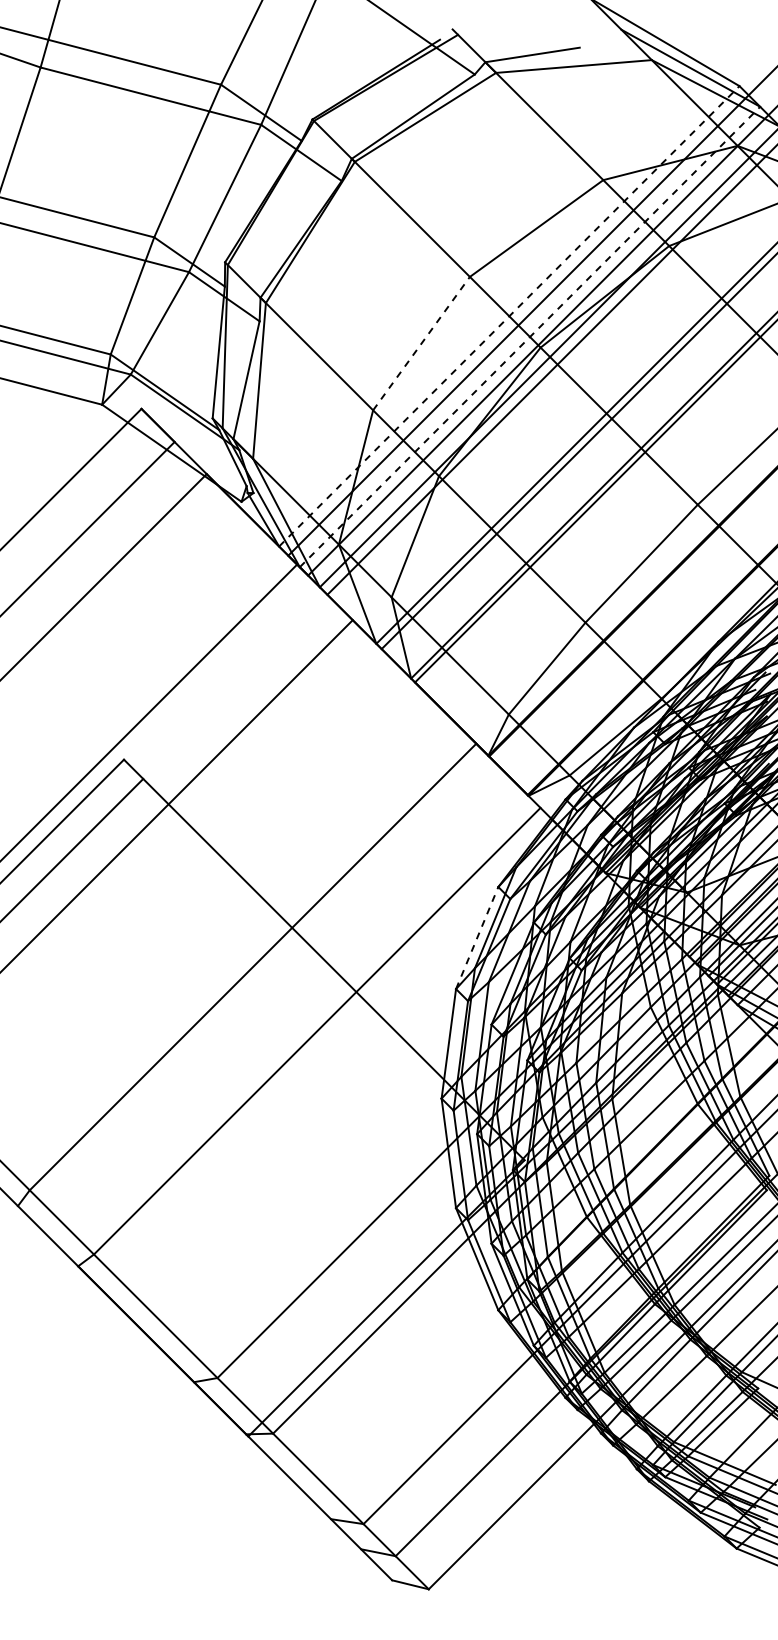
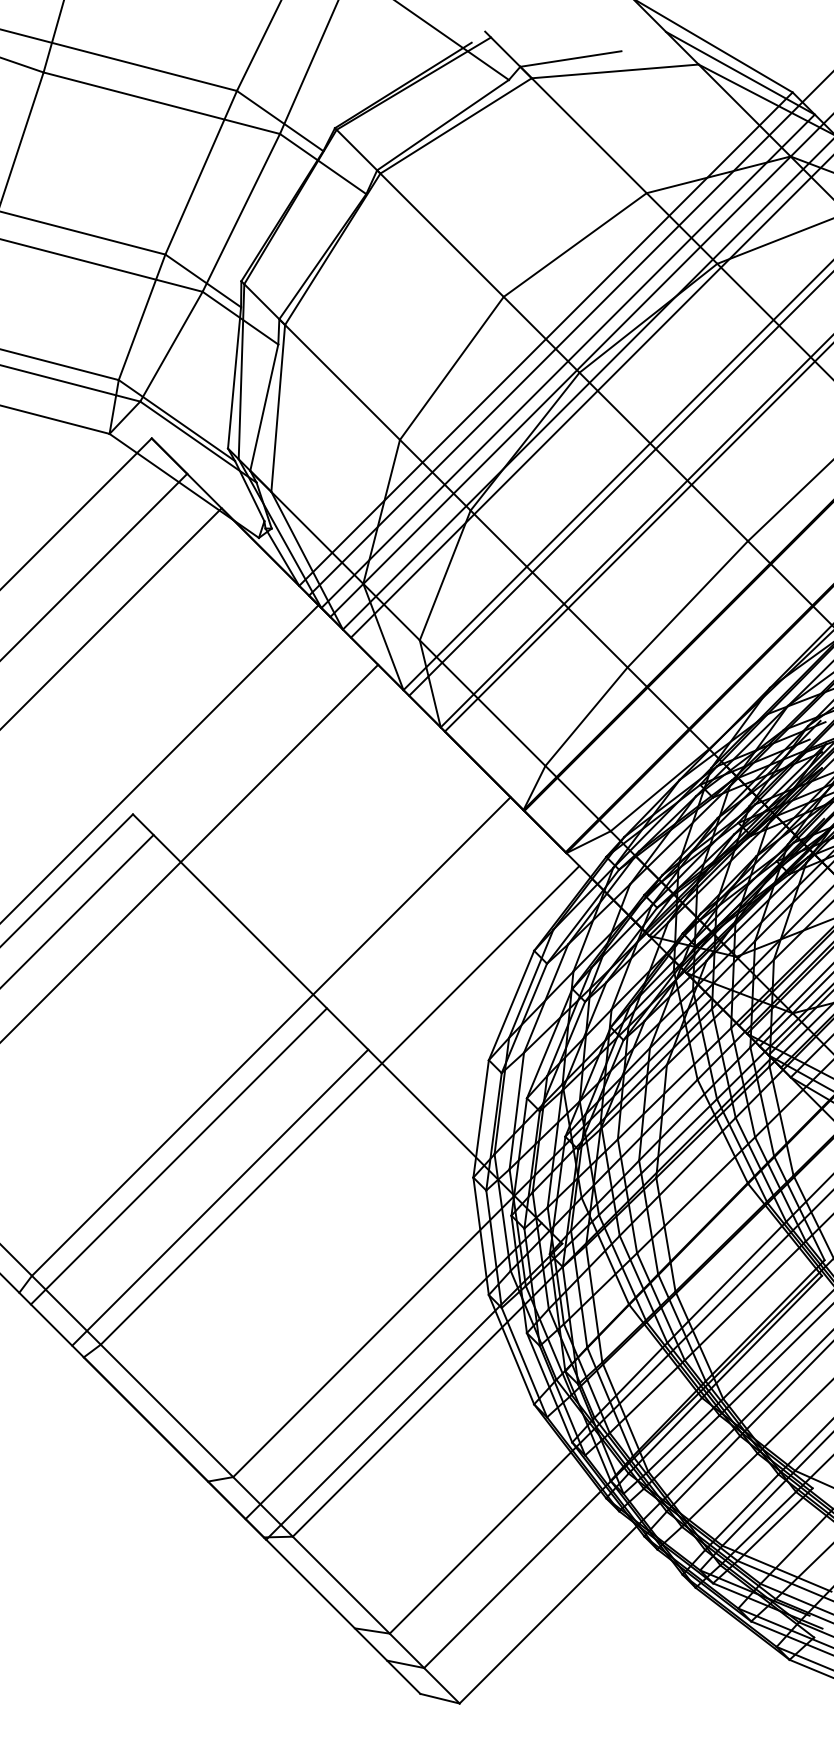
line: (509, 316) -> (546, 339), dashed -> solid
line: (530, 337) -> (568, 361), dashed -> solid
line: (421, 343) -> (451, 368), dashed -> solid
line: (477, 937) -> (511, 1004), dashed -> solid
line: (166, 1078) -> (178, 1156), added
line: (205, 1117) -> (220, 1197), added
line: (367, 1278) -> (393, 1370), added

